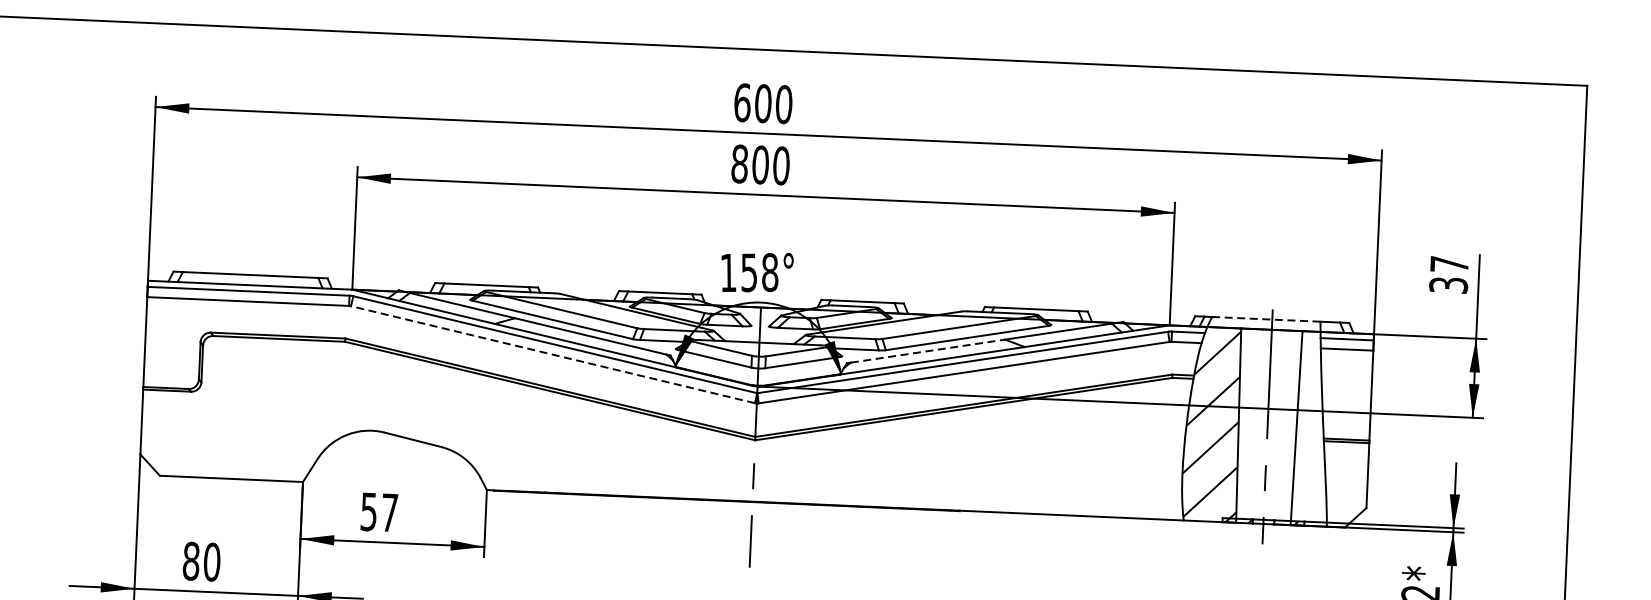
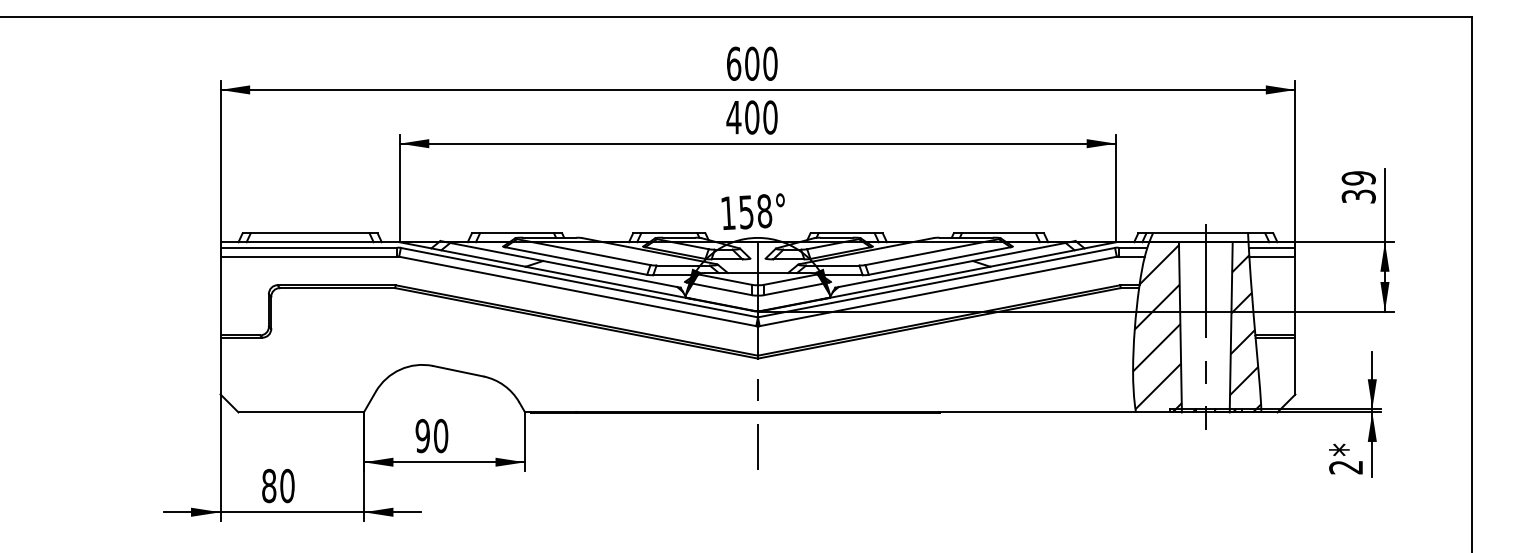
text: (739, 164) -> (733, 117), 800 -> 400
text: (1449, 264) -> (1358, 178), 37 -> 39
line: (1266, 319) -> (1200, 233), dashed -> solid
line: (928, 350) -> (906, 273), dashed -> solid
line: (552, 354) -> (577, 291), dashed -> solid
hatch: (1312, 435) -> (1245, 333), added
text: (378, 511) -> (431, 435), 57 -> 90

